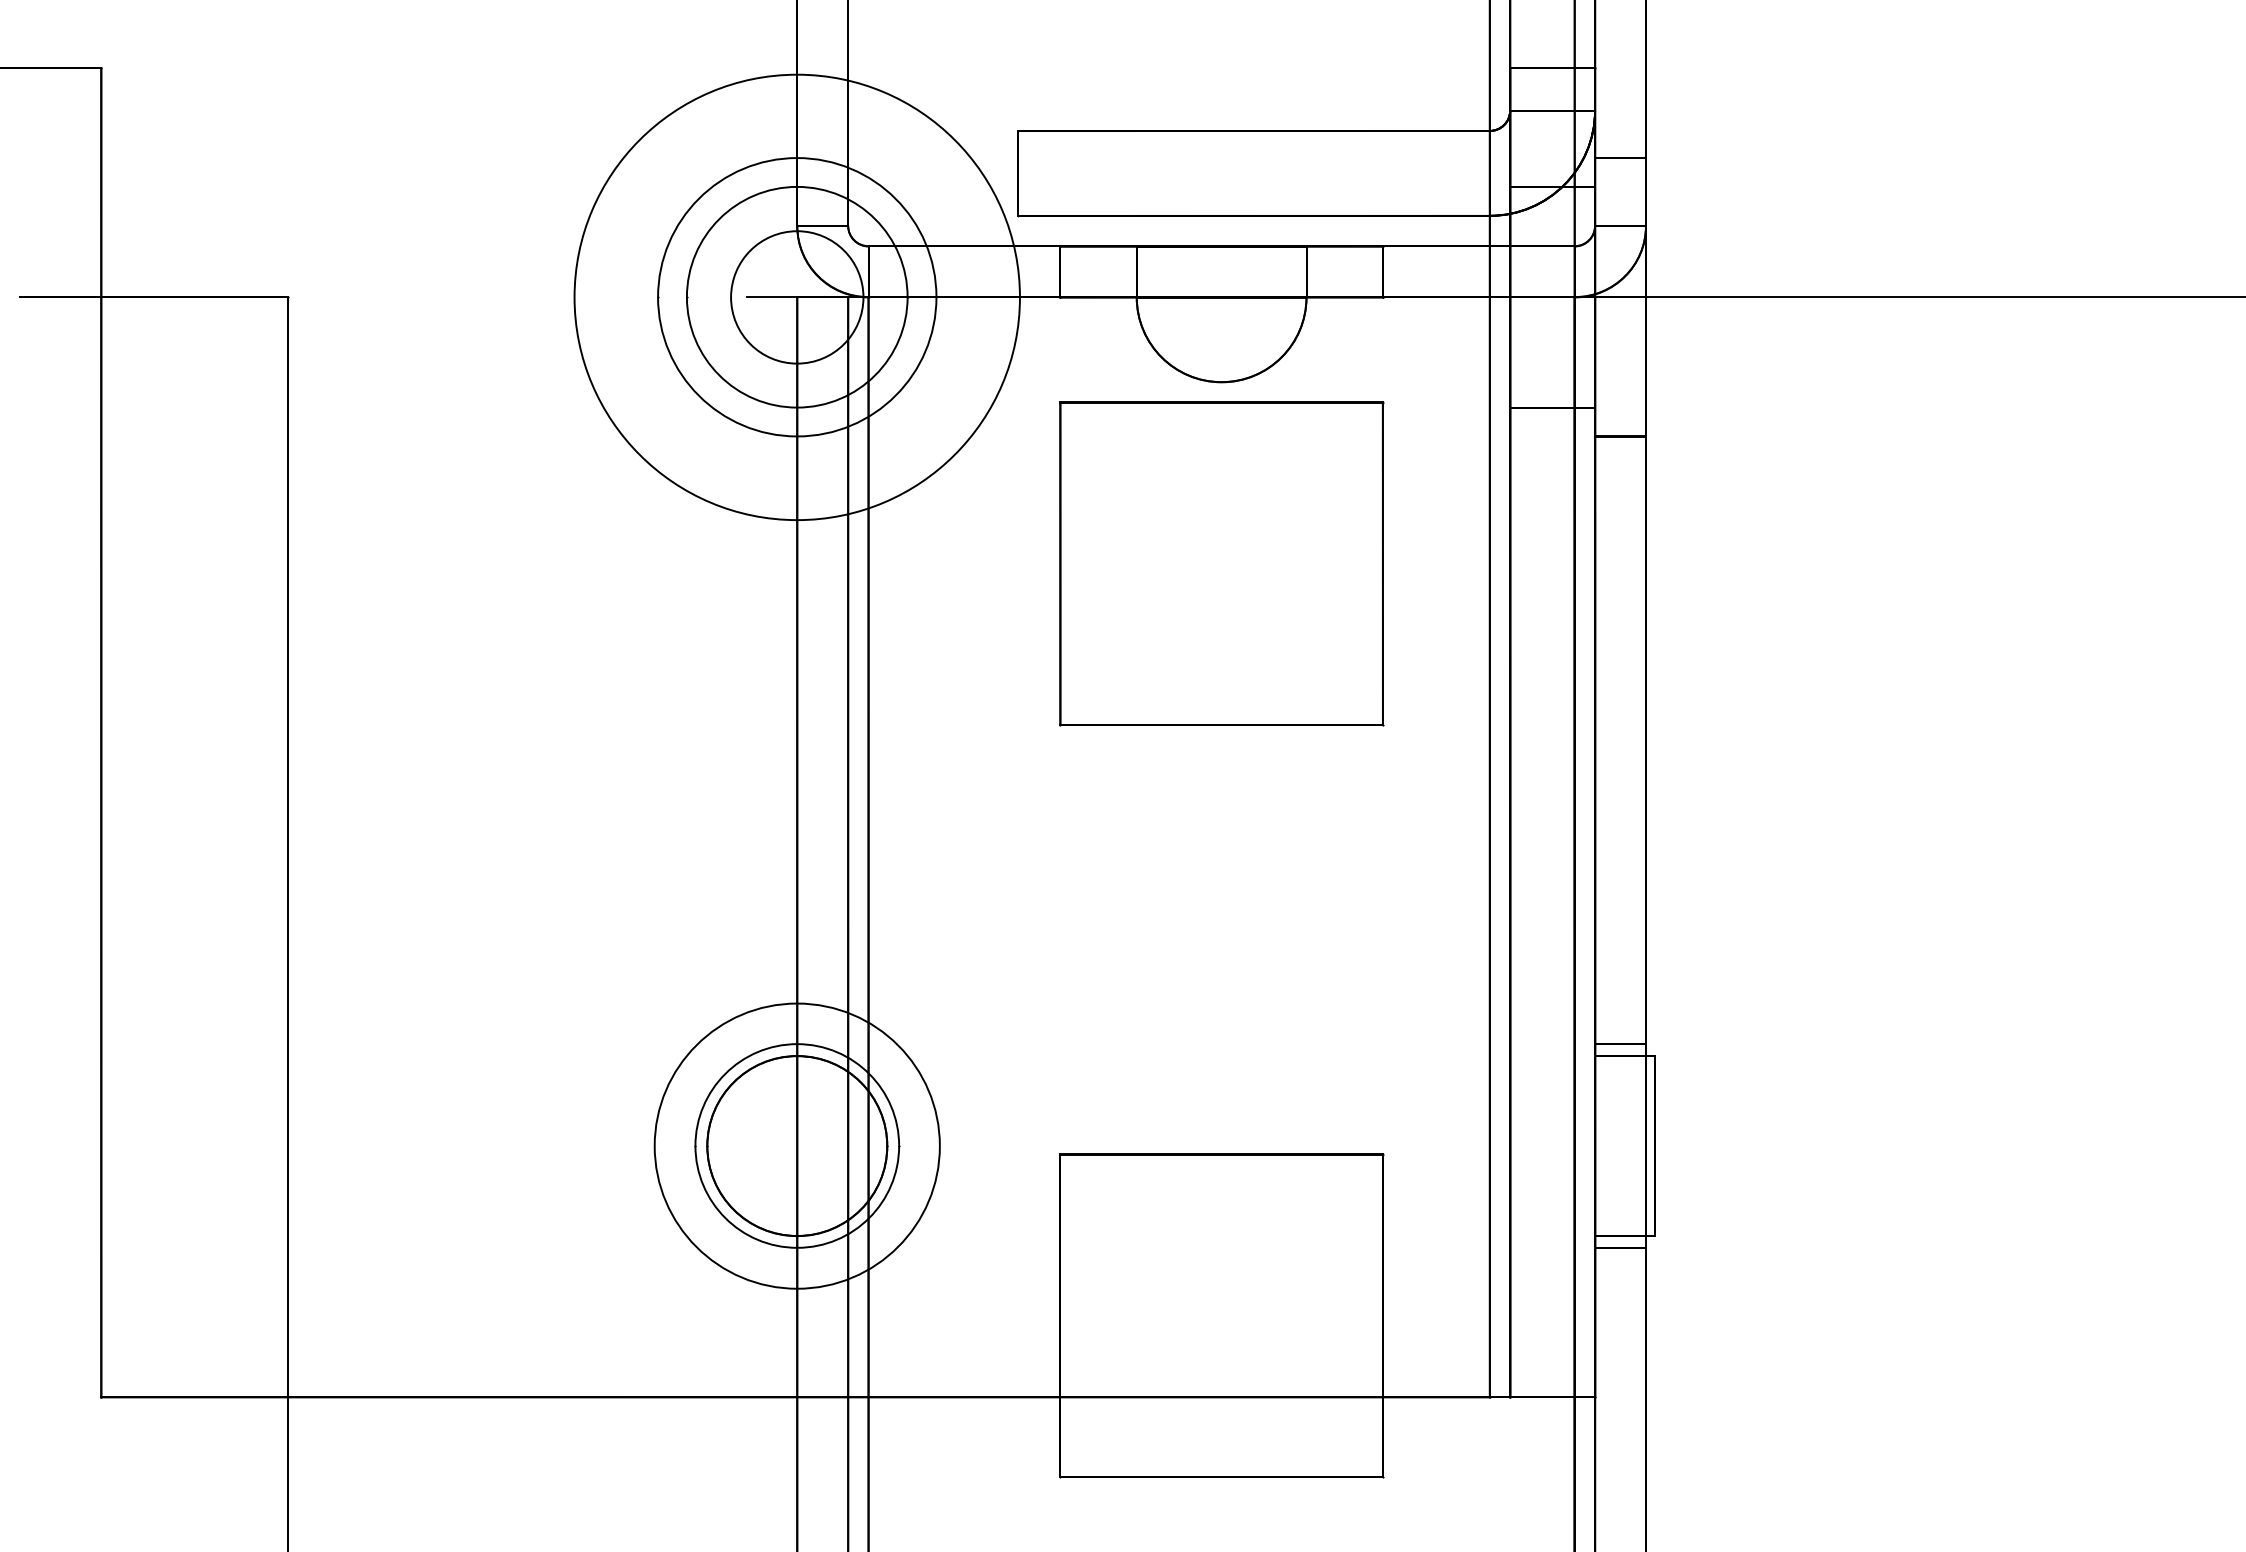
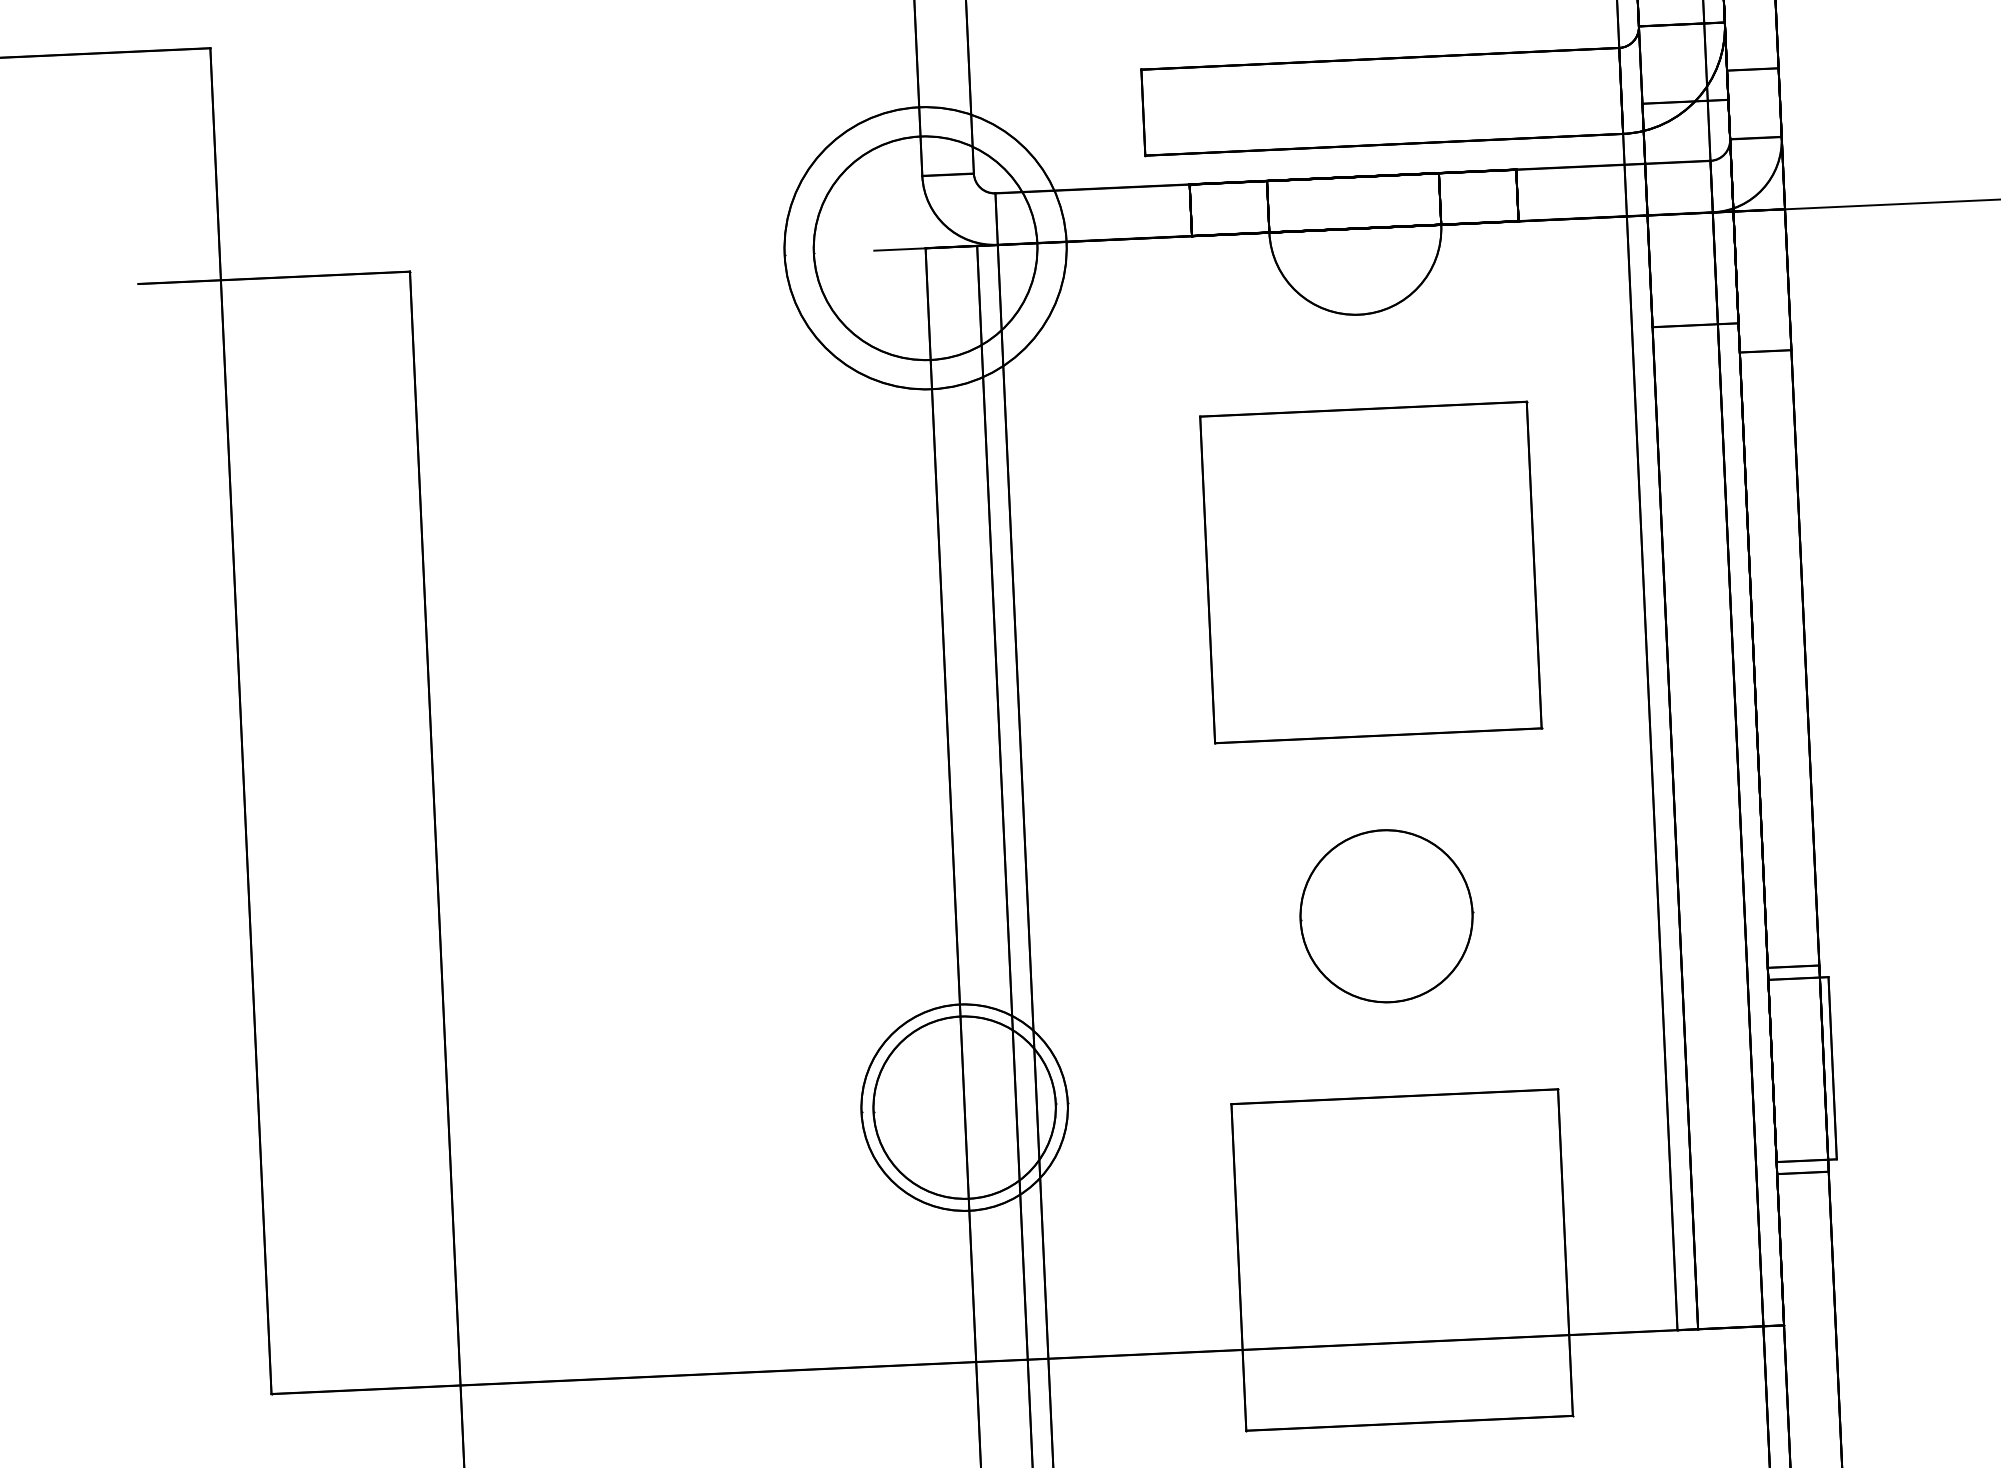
circle: (796, 297) -> (924, 248), size x1.67
circle: (797, 297) -> (925, 248), size x0.62
part: (1221, 563) -> (1370, 572), moved
part: (1221, 976) -> (1386, 916), added
circle: (797, 1146) -> (964, 1108), size x0.71

